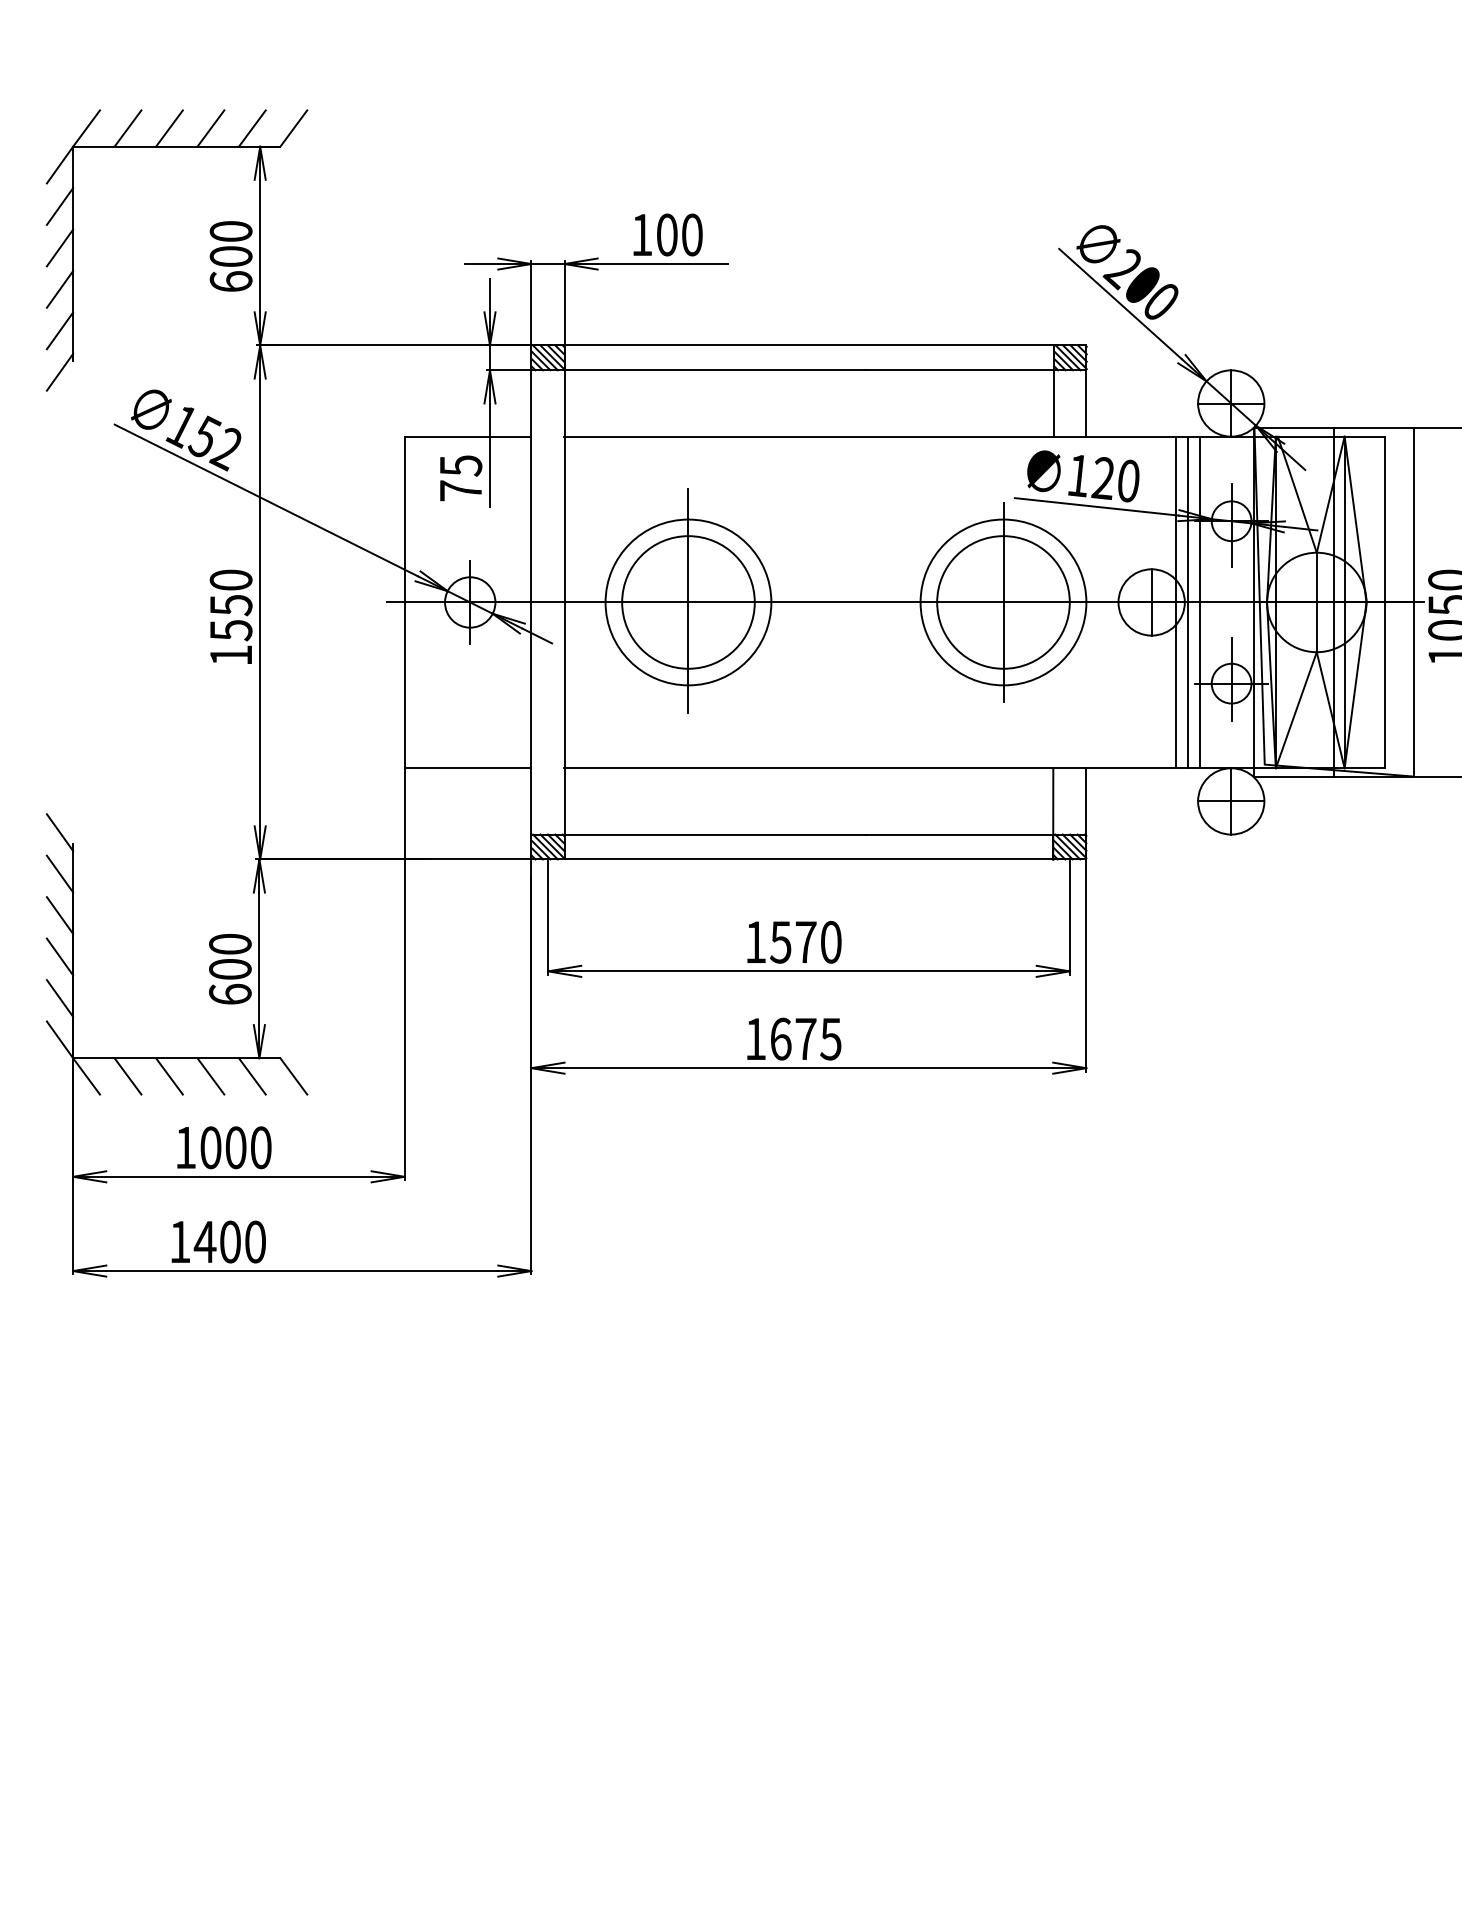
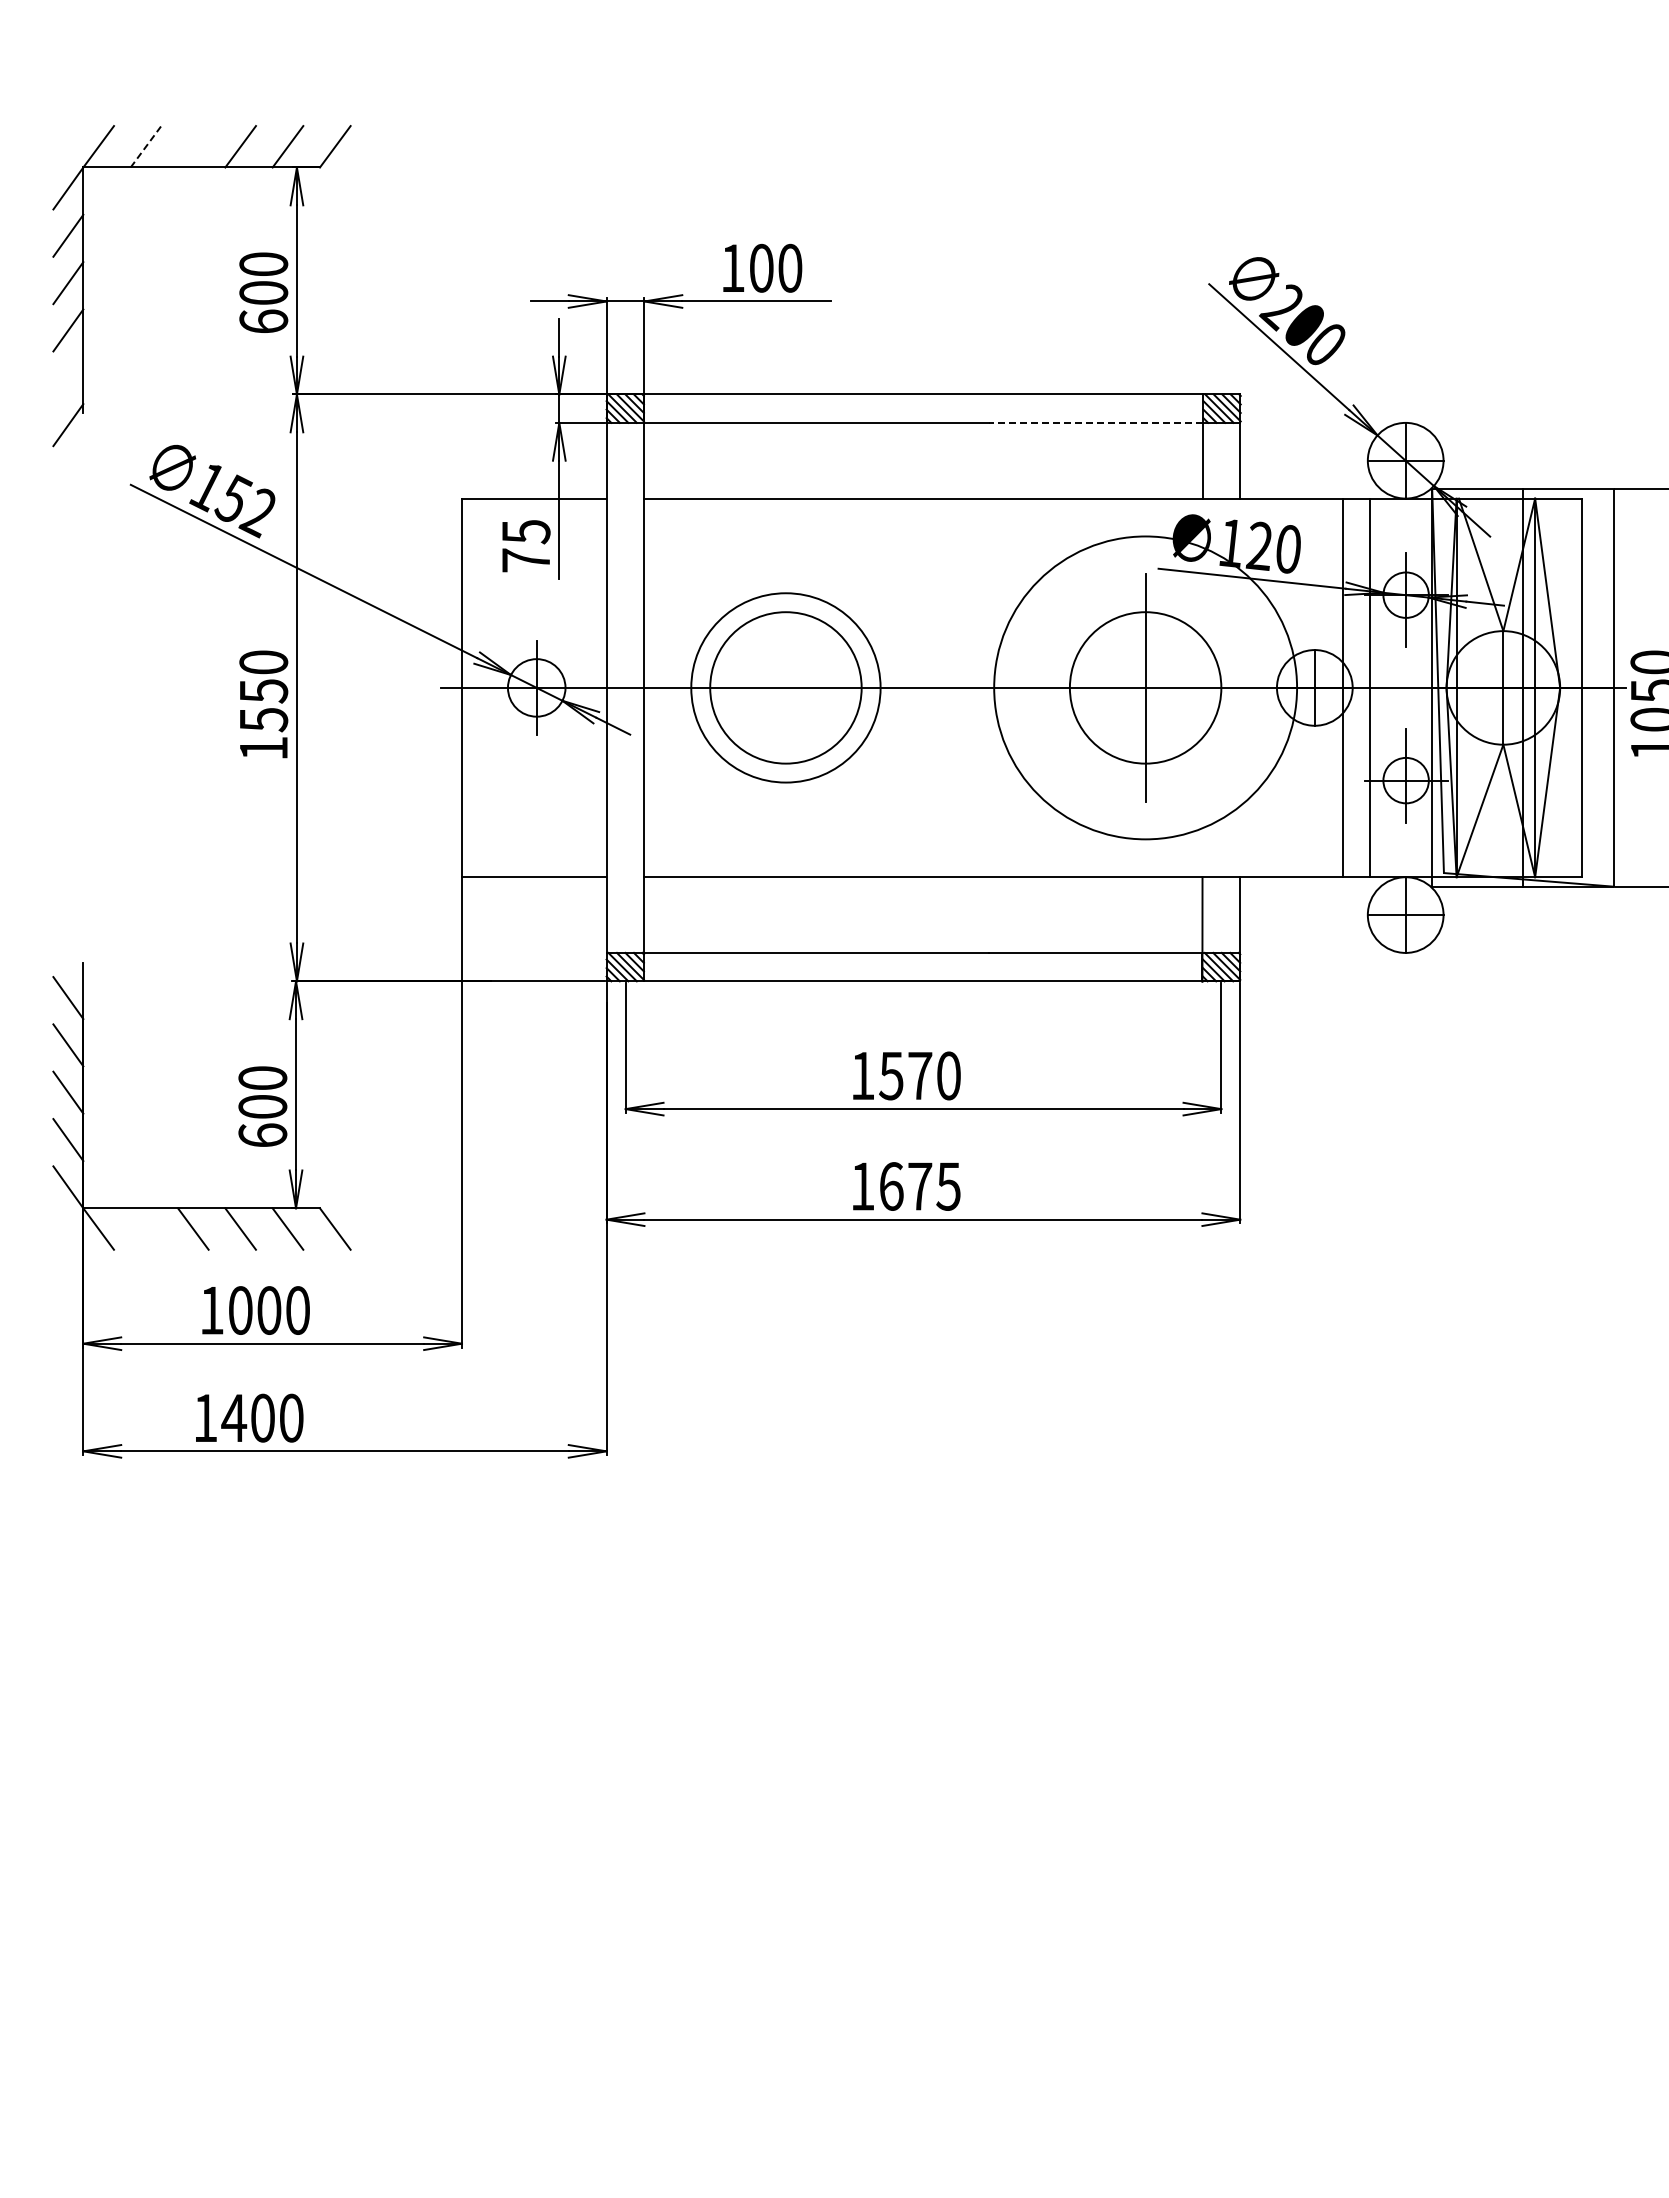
line: (128, 128) -> (146, 146), solid -> dashed
line: (169, 128) -> (193, 146), removed
line: (60, 330) -> (68, 377), removed
line: (959, 370) -> (1095, 422), solid -> dashed
line: (688, 601) -> (785, 686), removed
circle: (1003, 602) -> (1145, 687), size x1.6
line: (1188, 602) -> (1356, 687), removed
line: (60, 832) -> (68, 950), removed
line: (127, 1075) -> (145, 1228), removed

